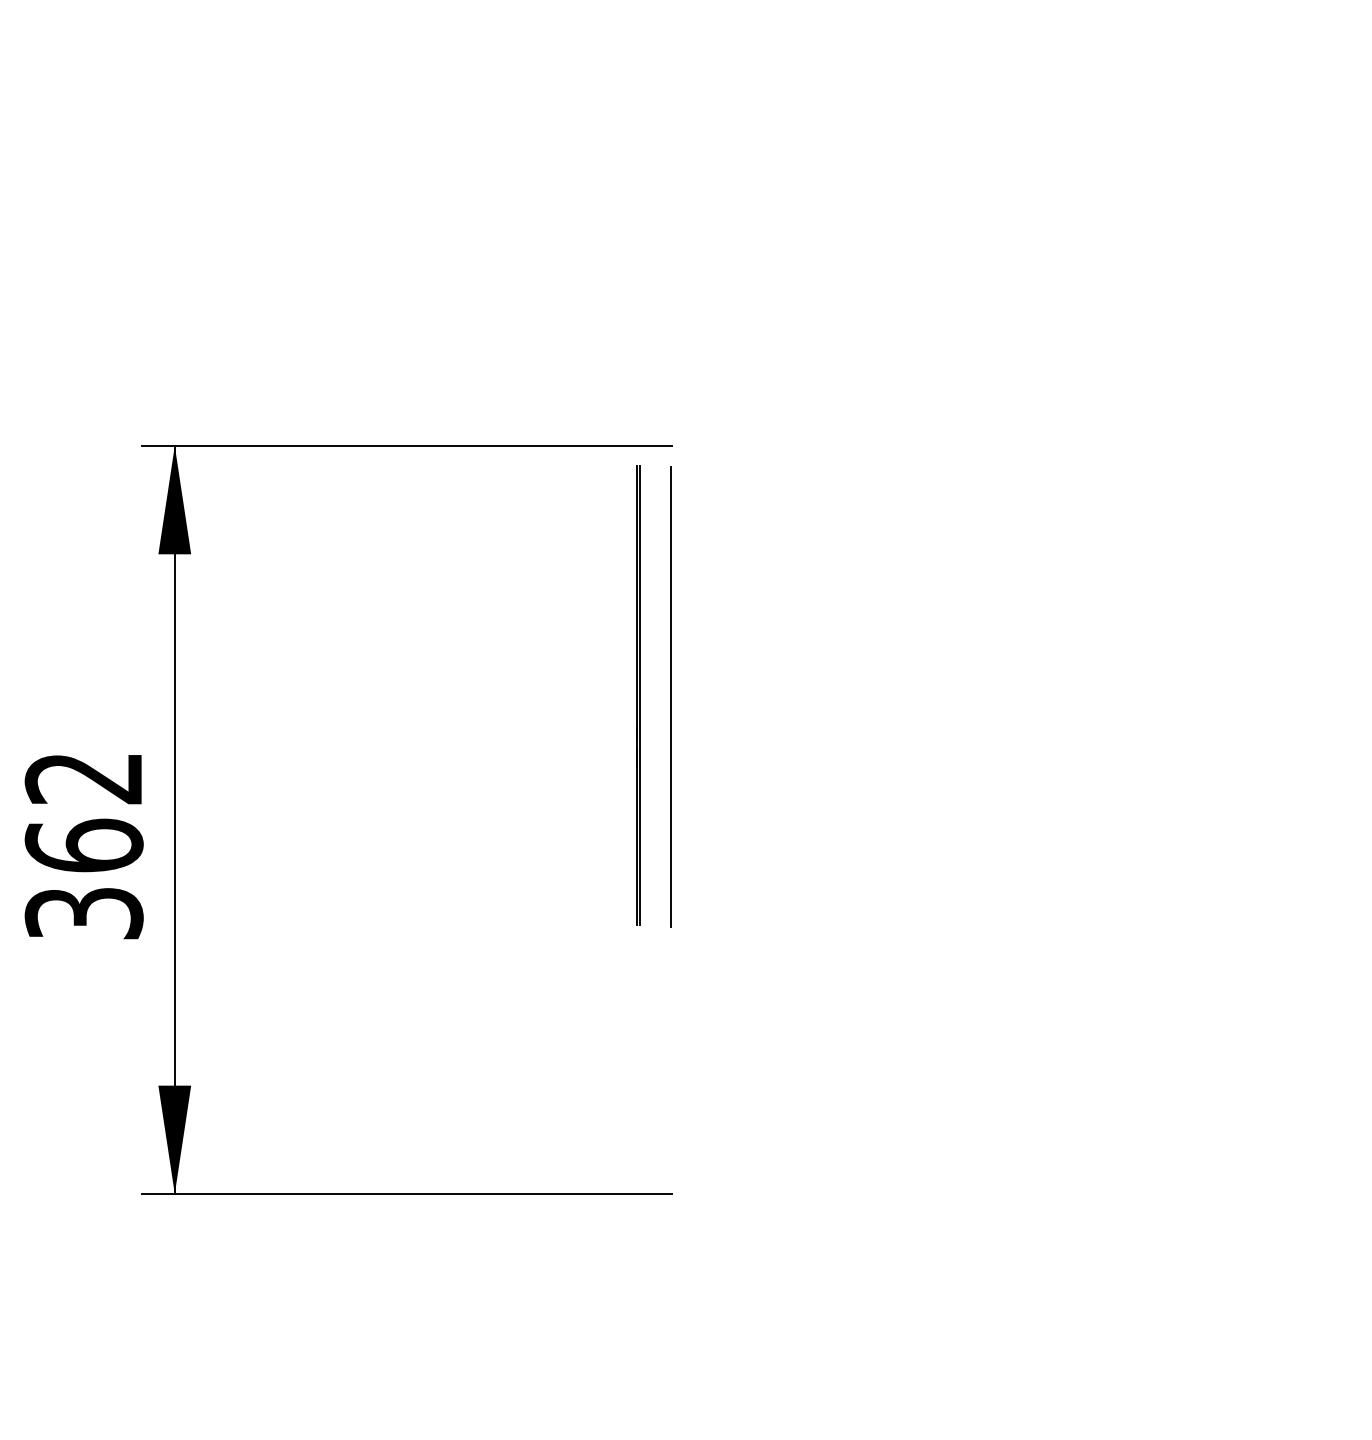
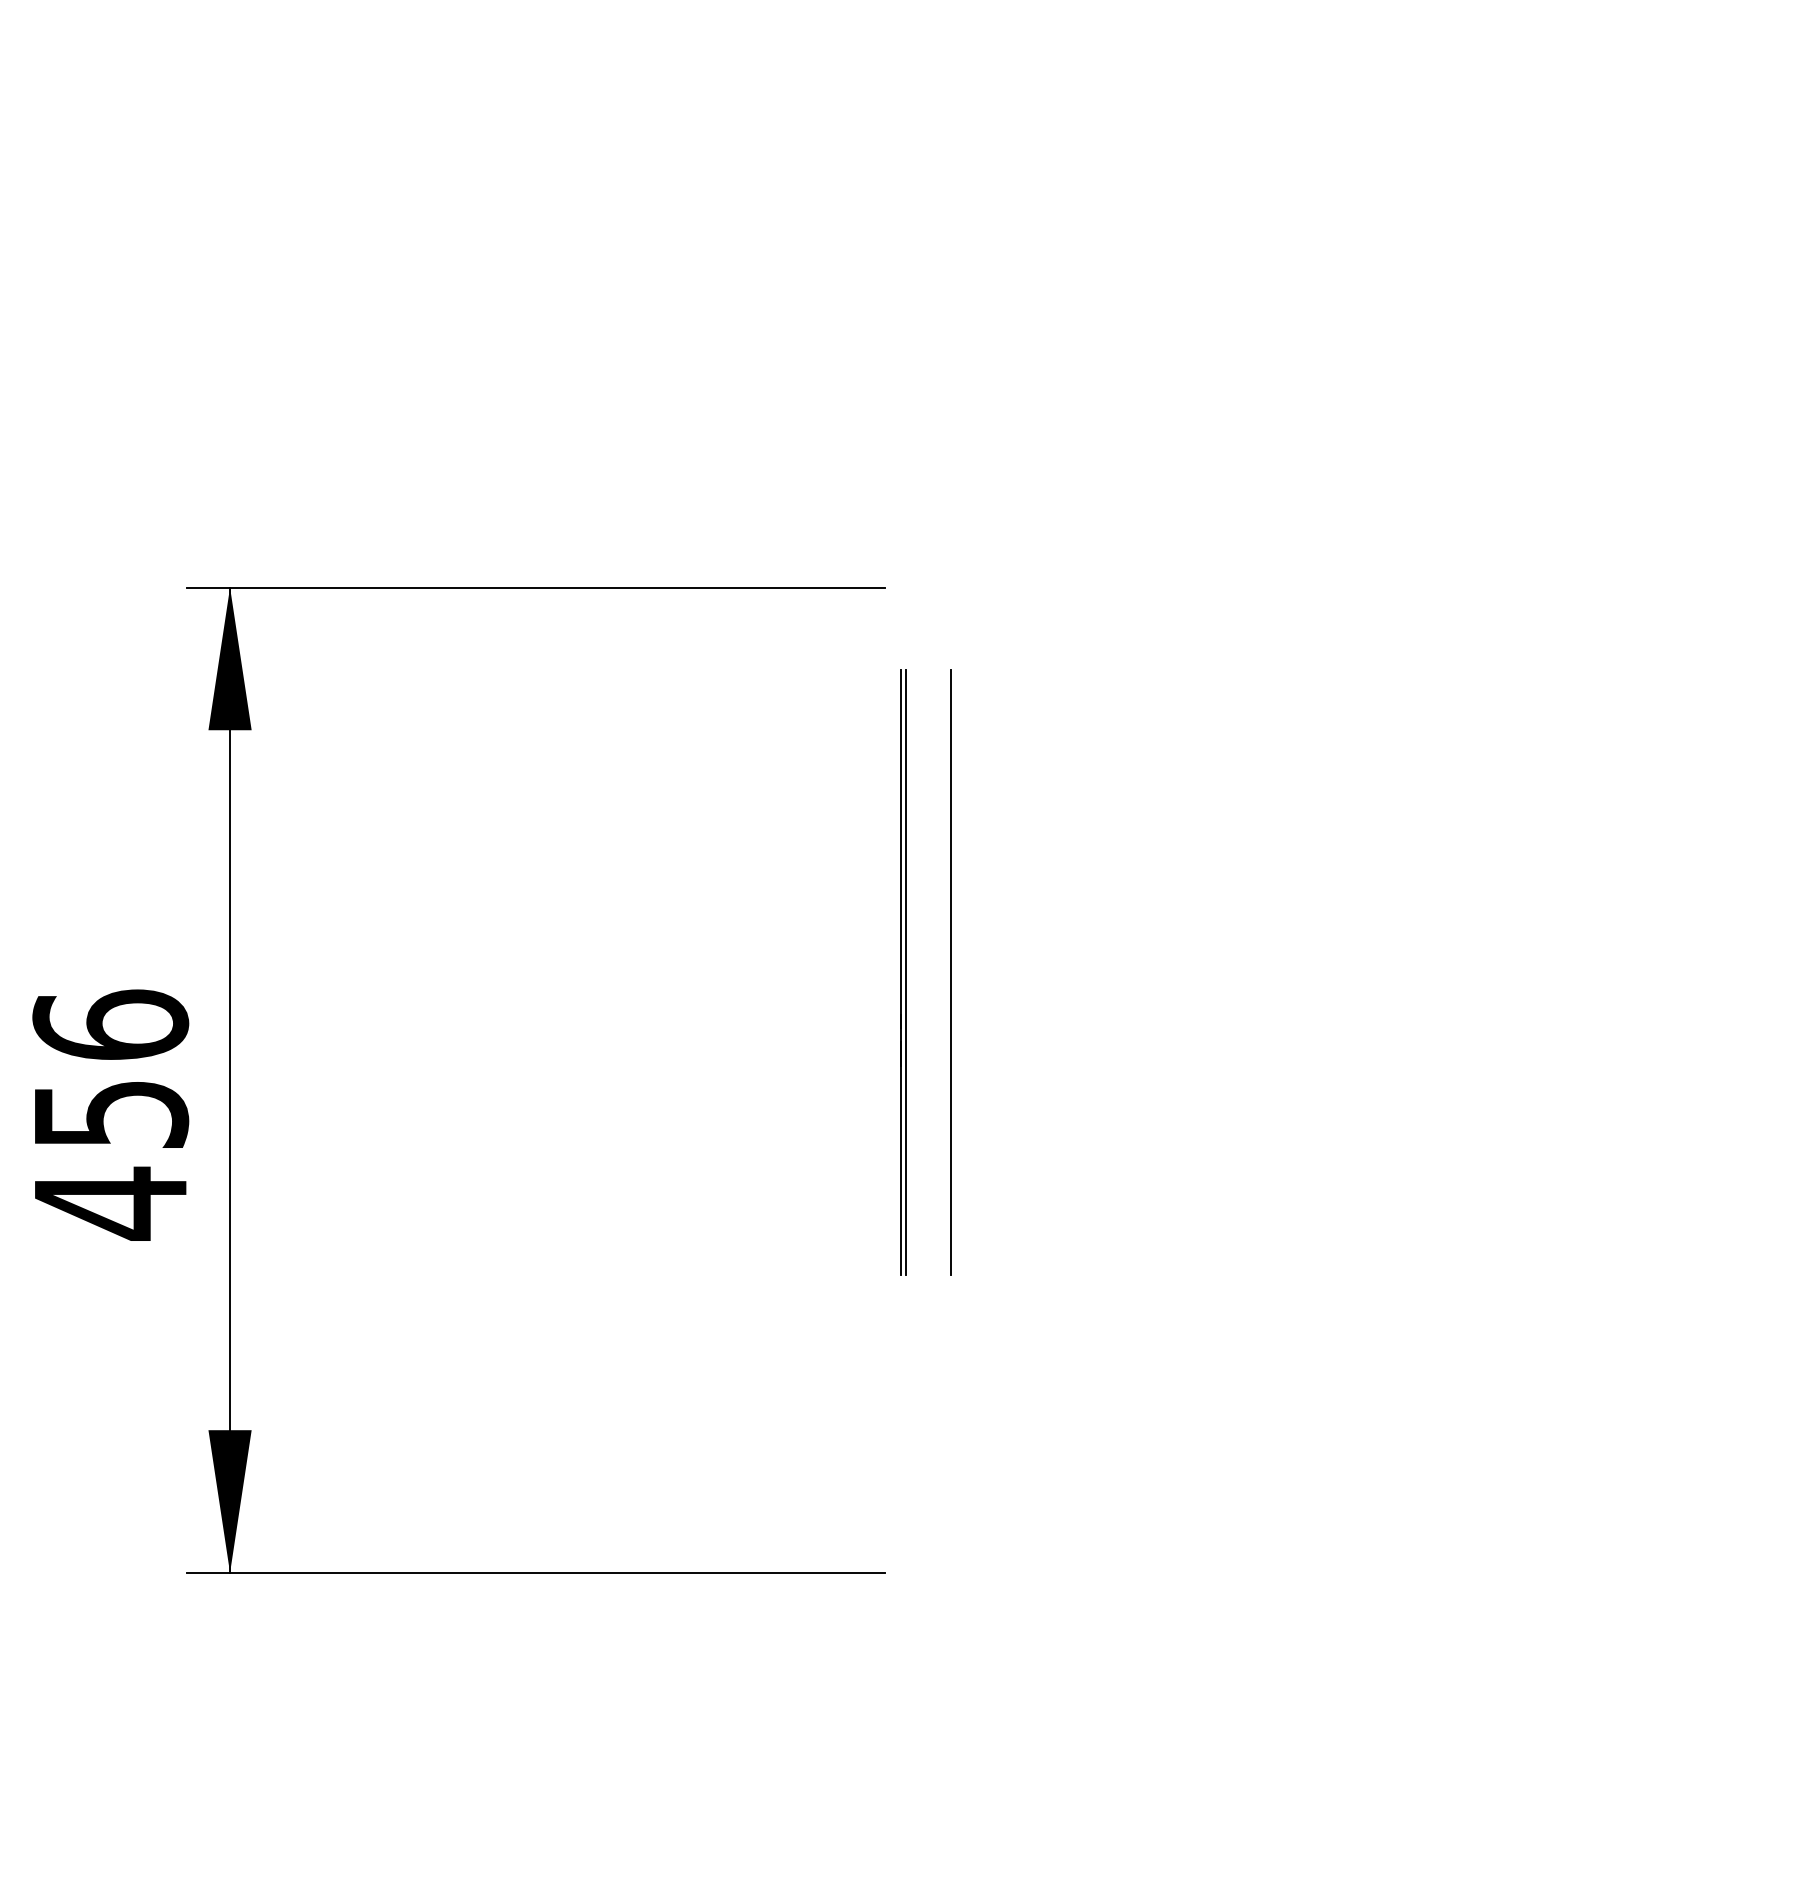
part: (638, 695) -> (903, 972), moved
line: (670, 697) -> (950, 972), moved
text: (84, 846) -> (110, 1114), 362 -> 456

